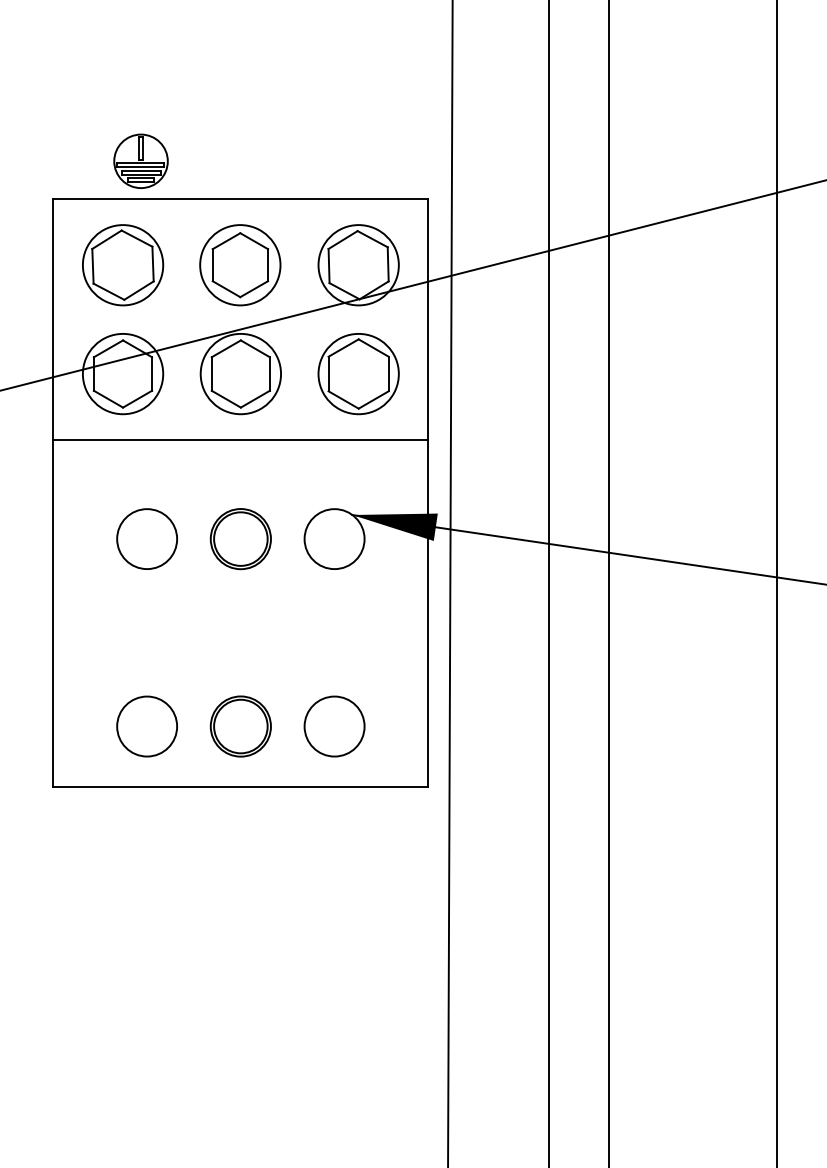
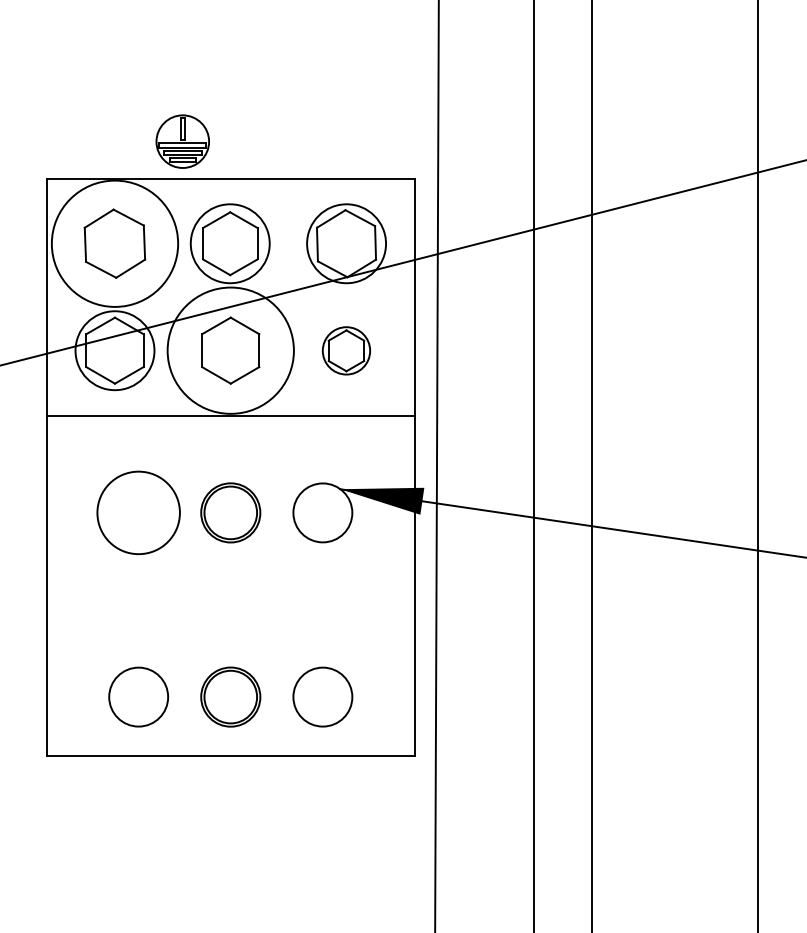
part: (140, 160) -> (182, 140), moved
circle: (122, 265) -> (114, 244), size x1.6
circle: (240, 373) -> (230, 350), size x1.6
part: (358, 374) -> (346, 351), size x0.6
circle: (147, 539) -> (139, 513), size x1.4

